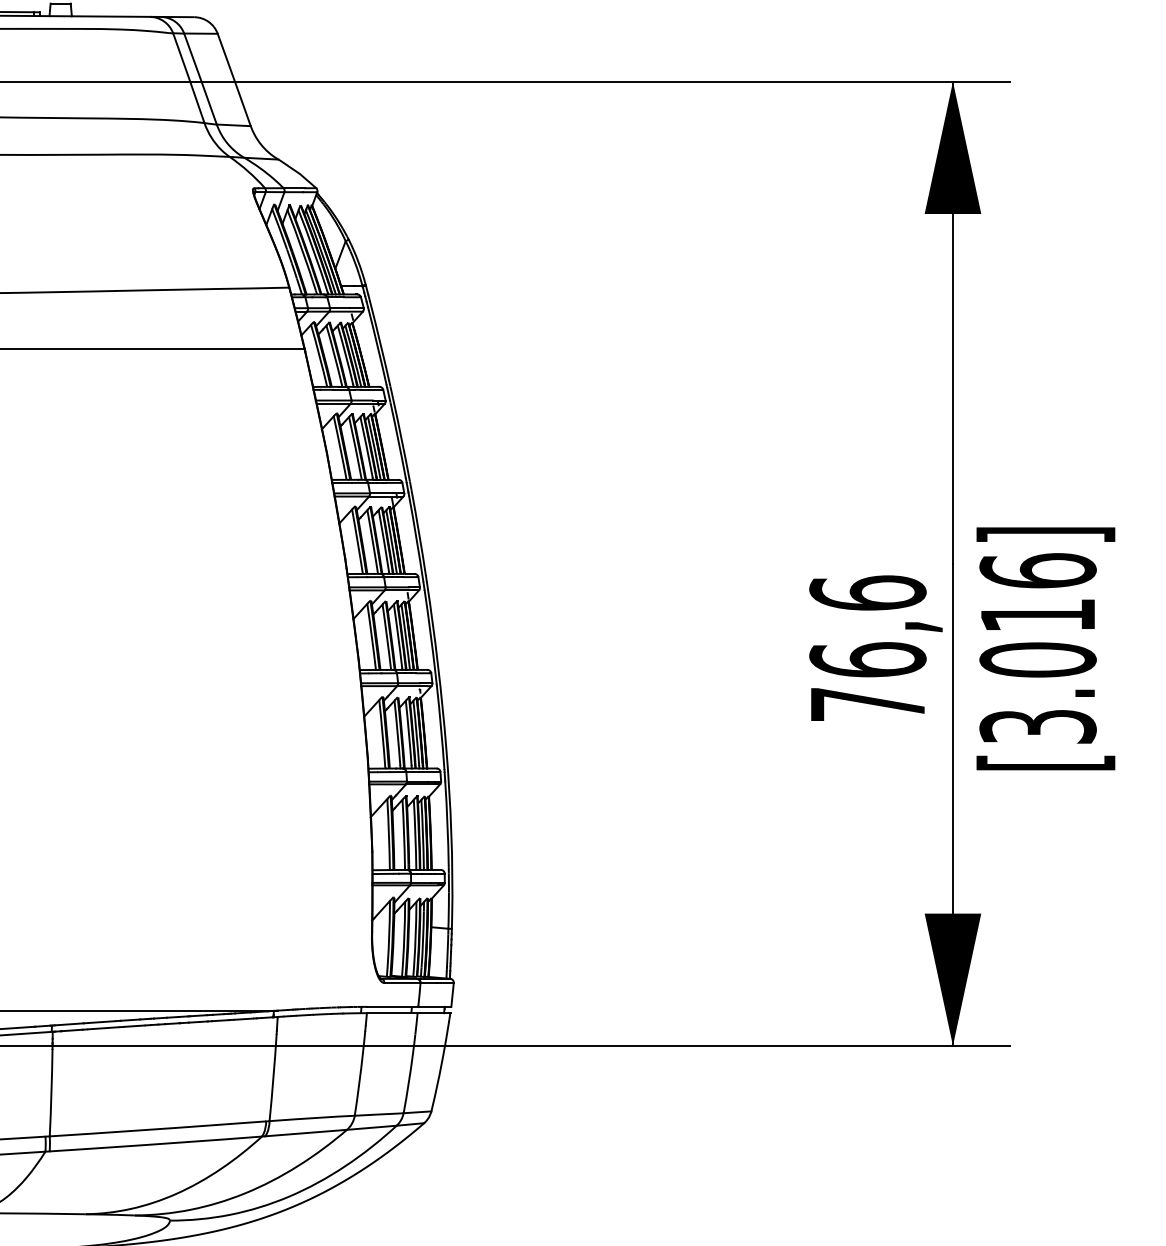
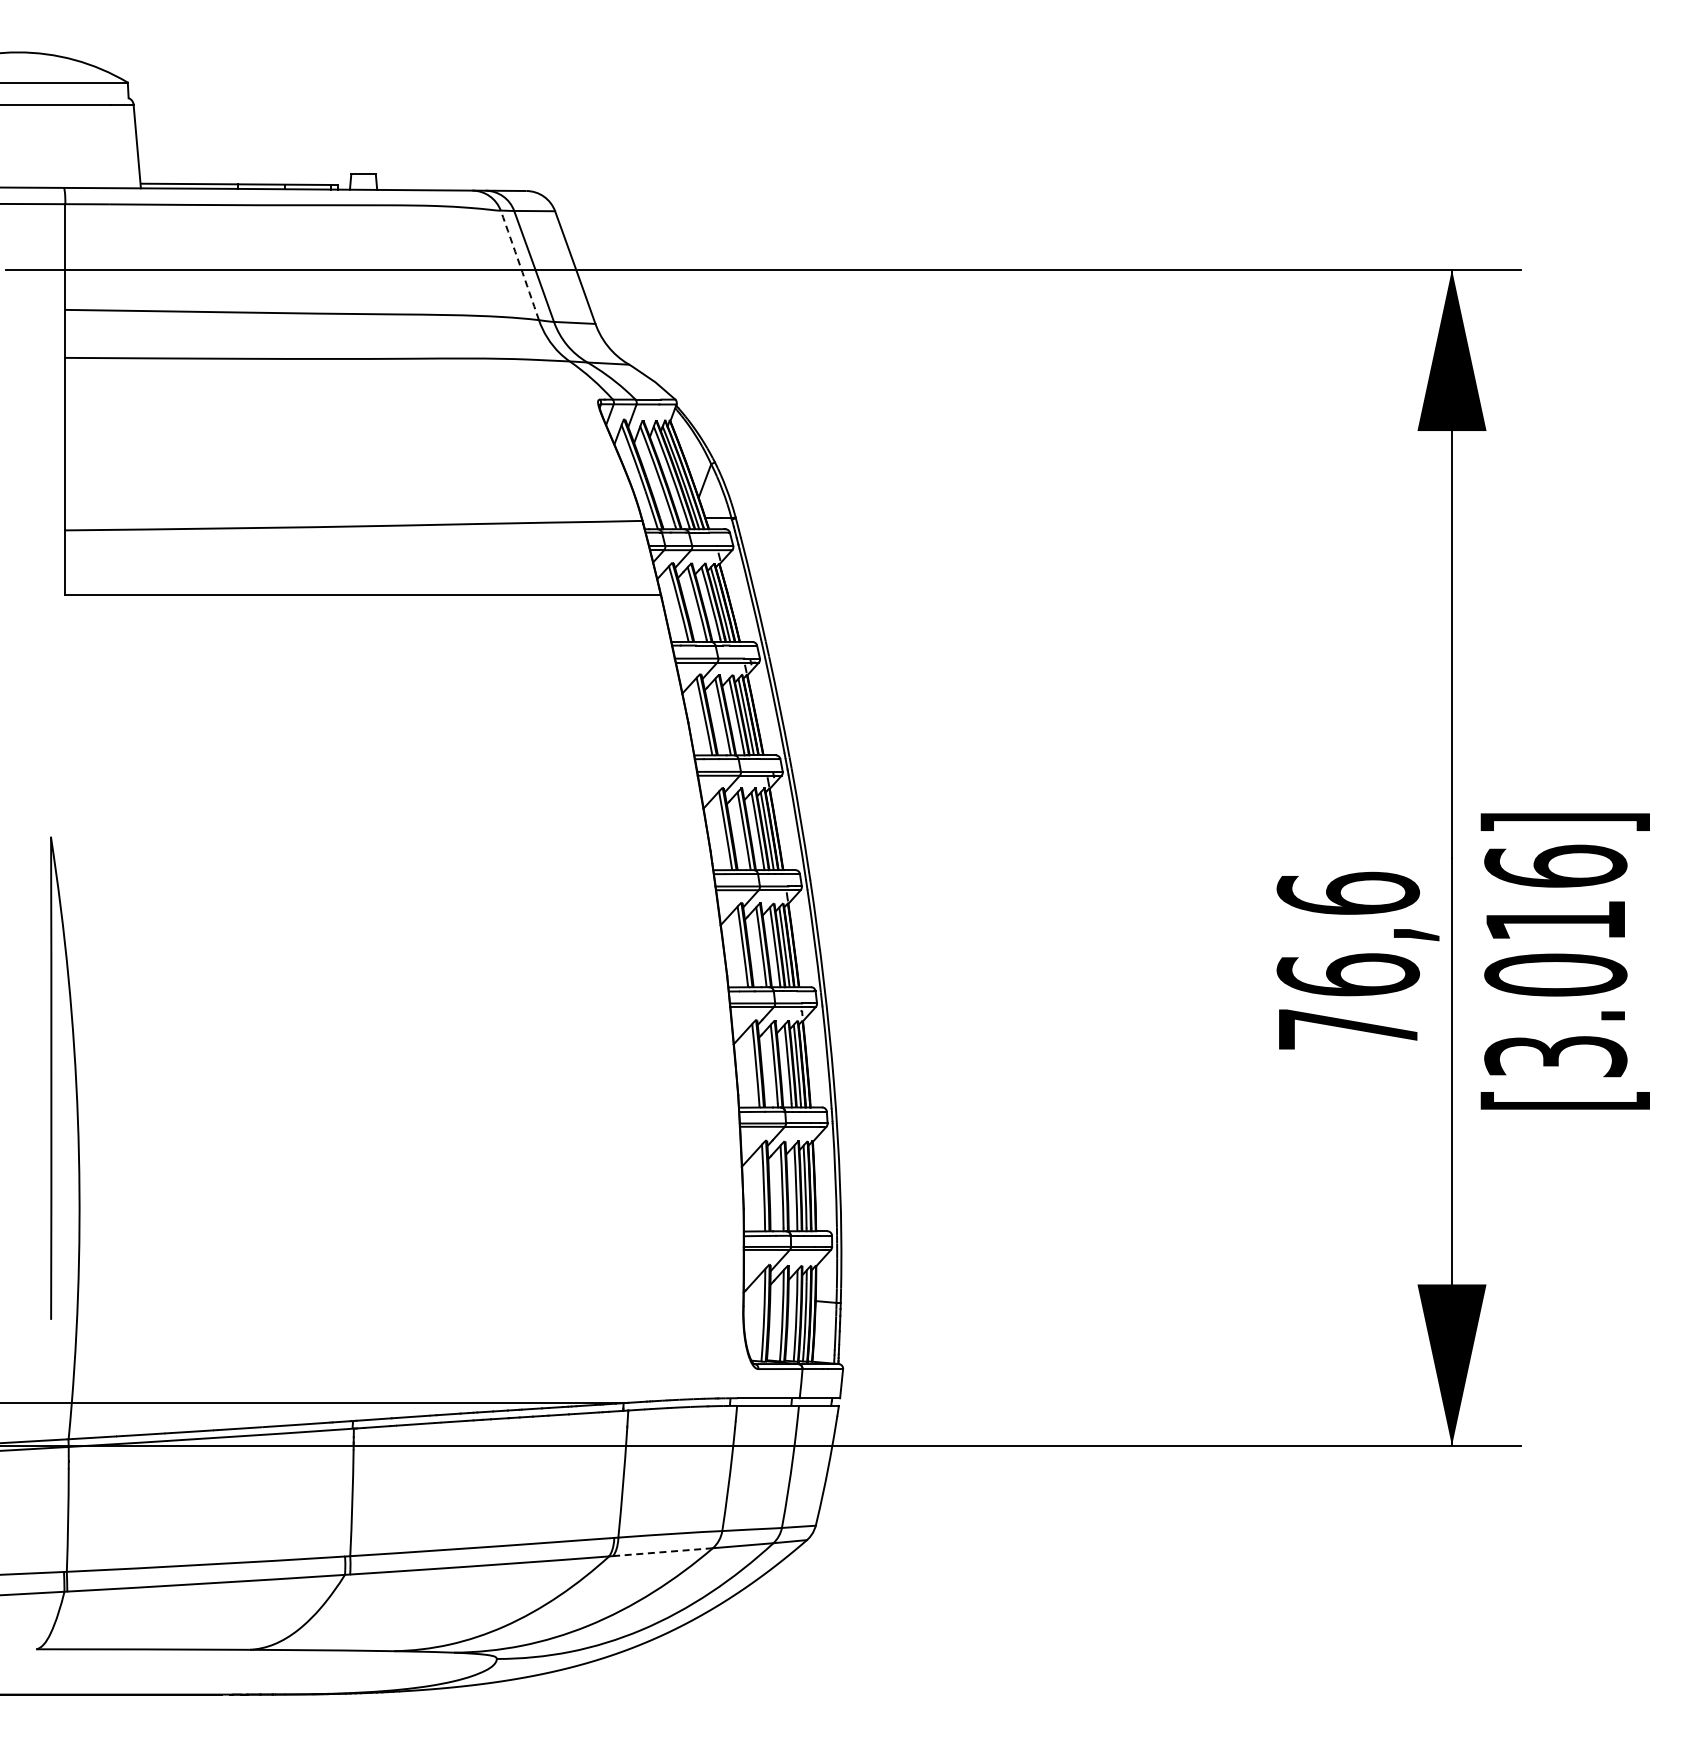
arc: (189, 78) -> (520, 265), solid -> dashed
line: (306, 1133) -> (663, 1552), solid -> dashed

